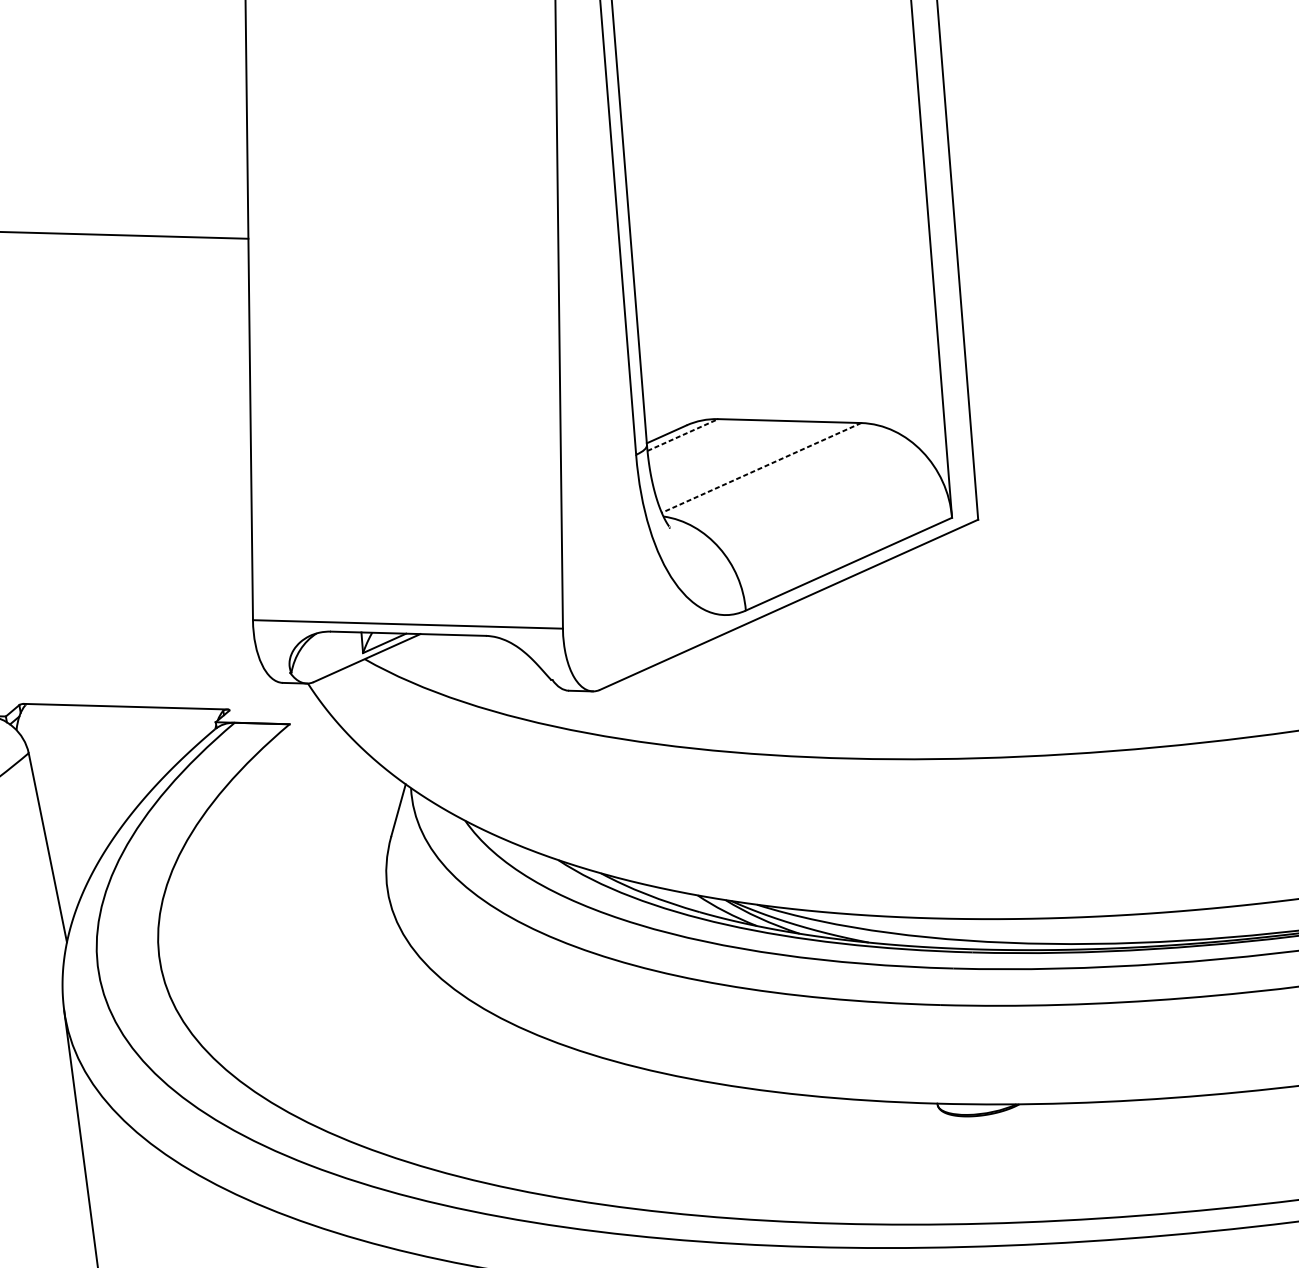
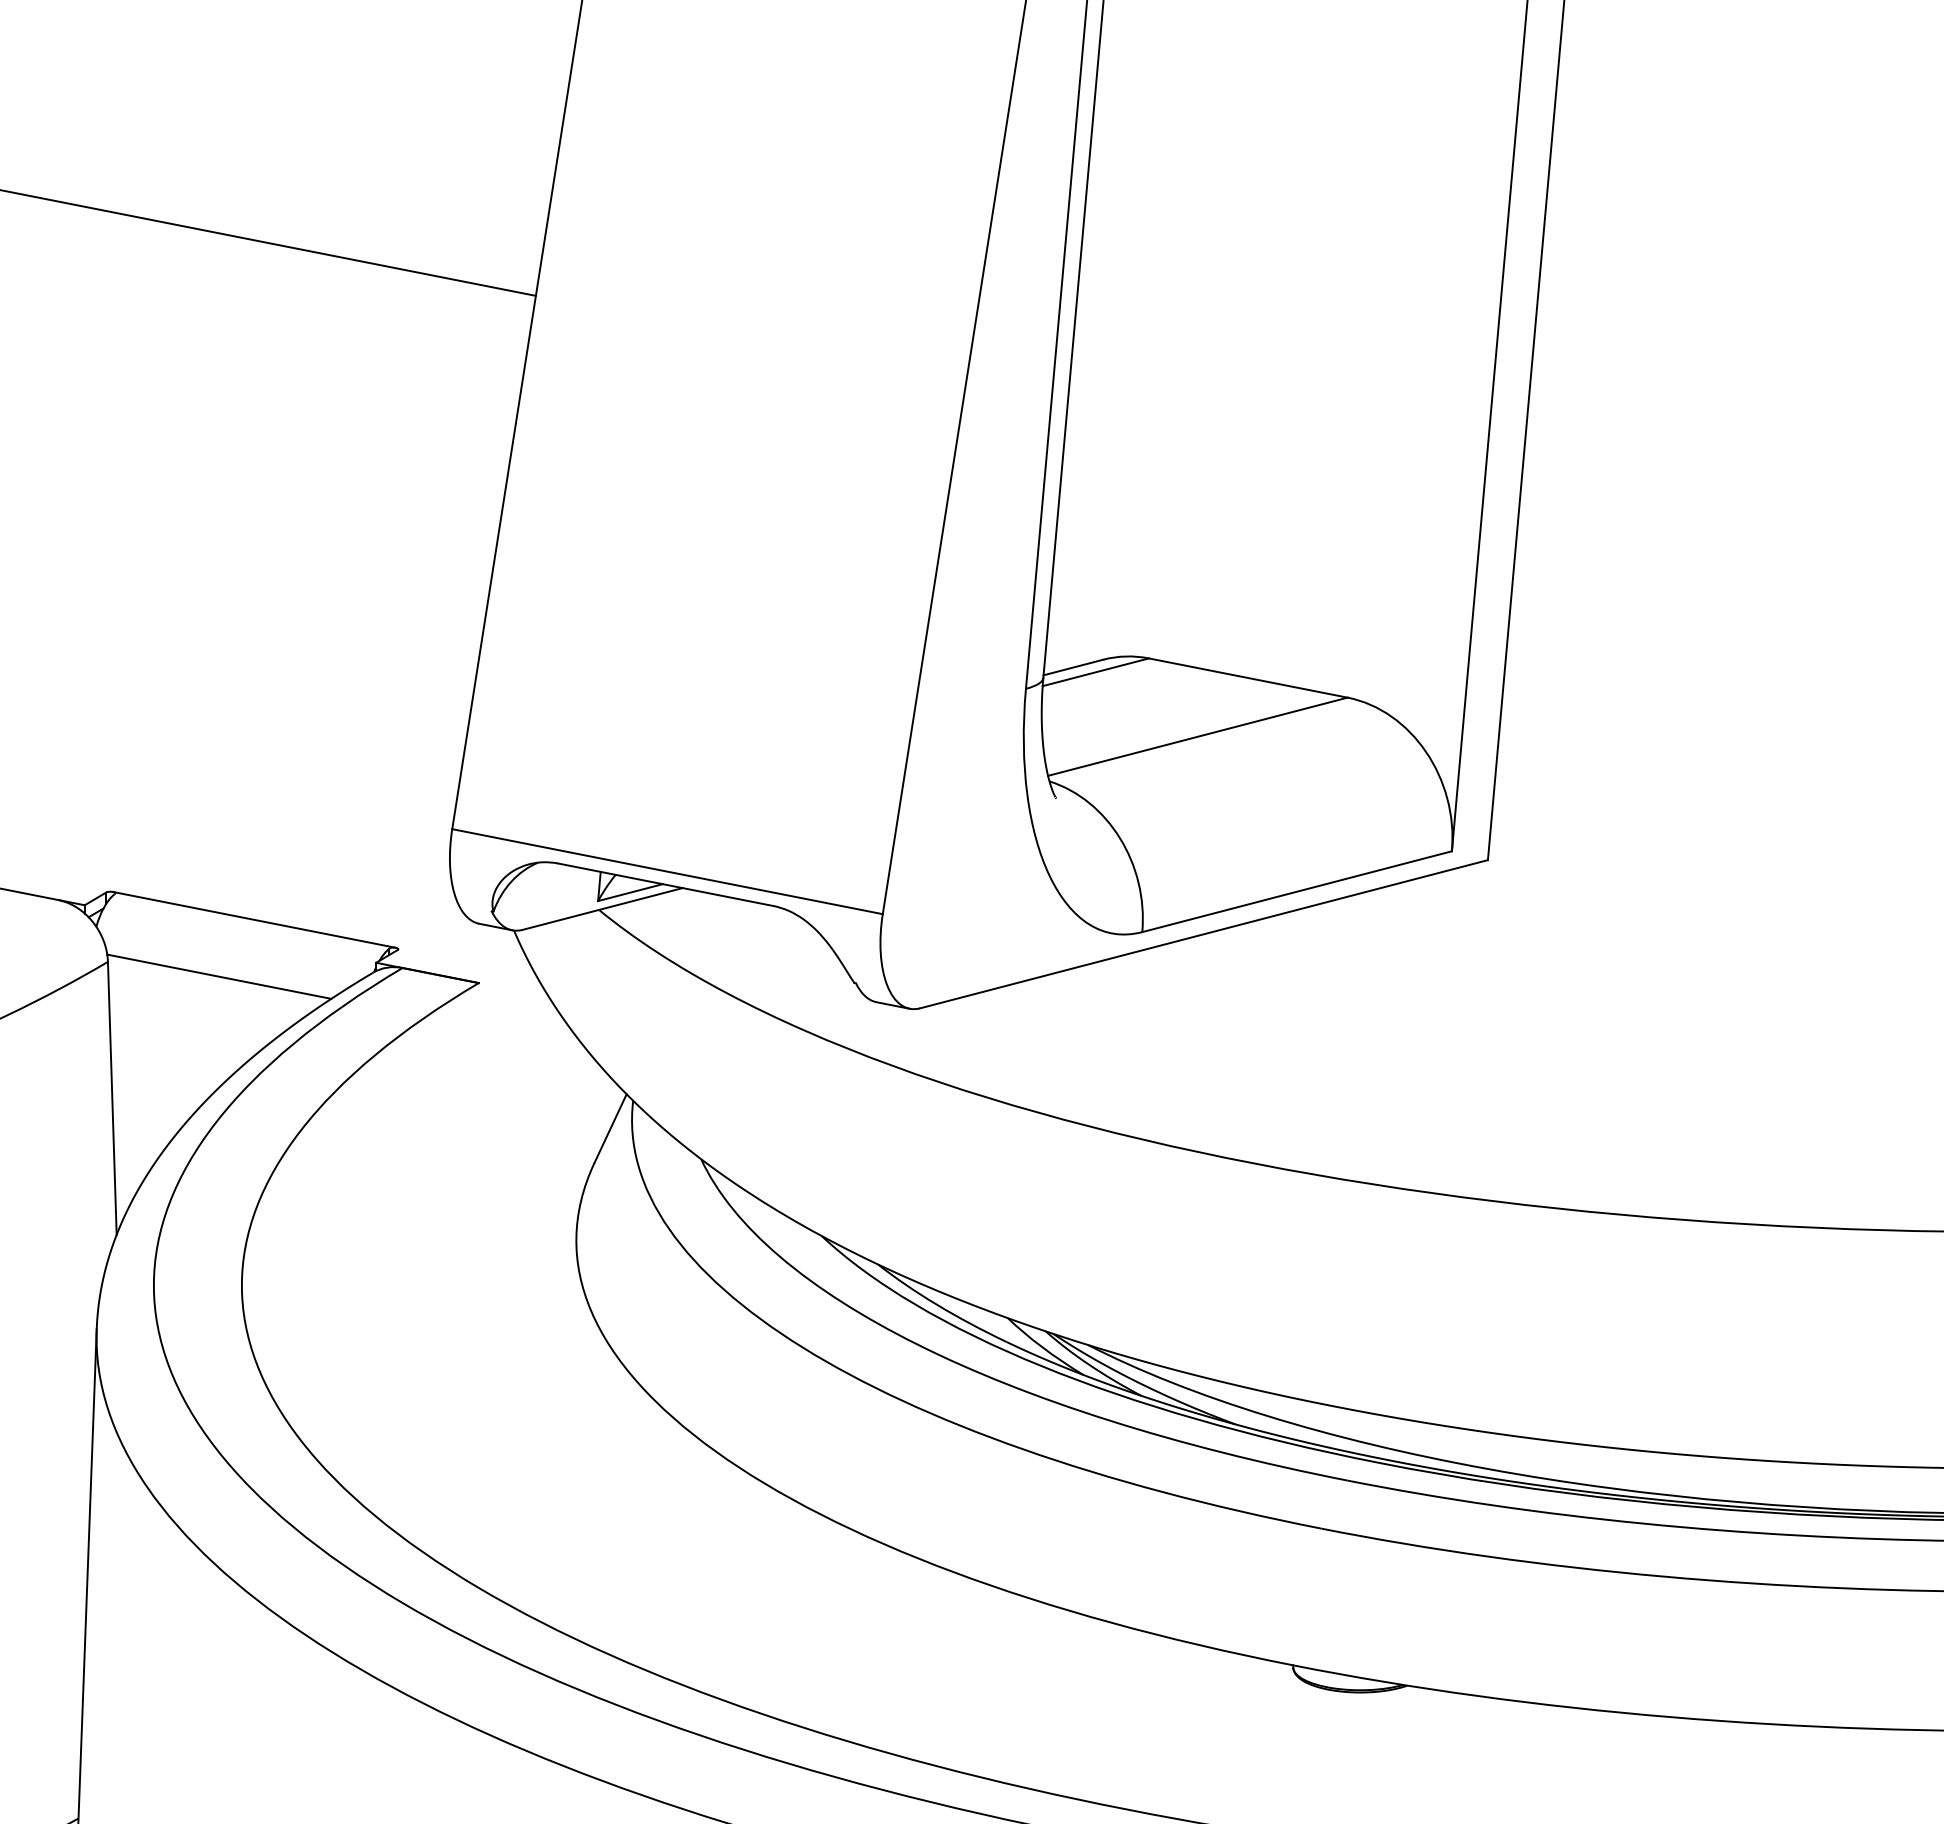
line: (682, 435) -> (1095, 672), dashed -> solid
line: (761, 467) -> (1197, 736), dashed -> solid
line: (108, 750) -> (219, 976), added

